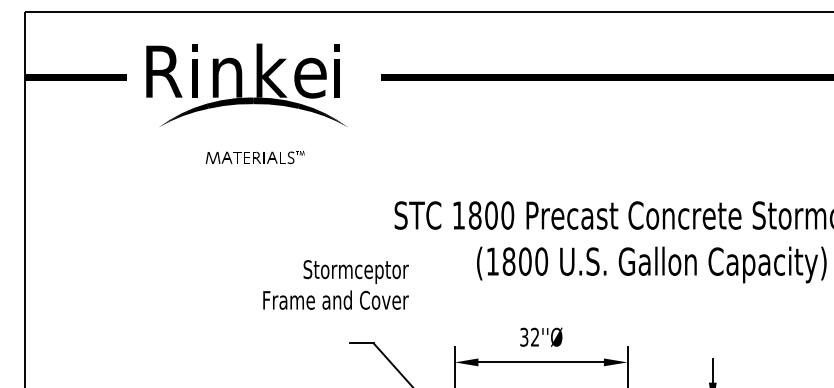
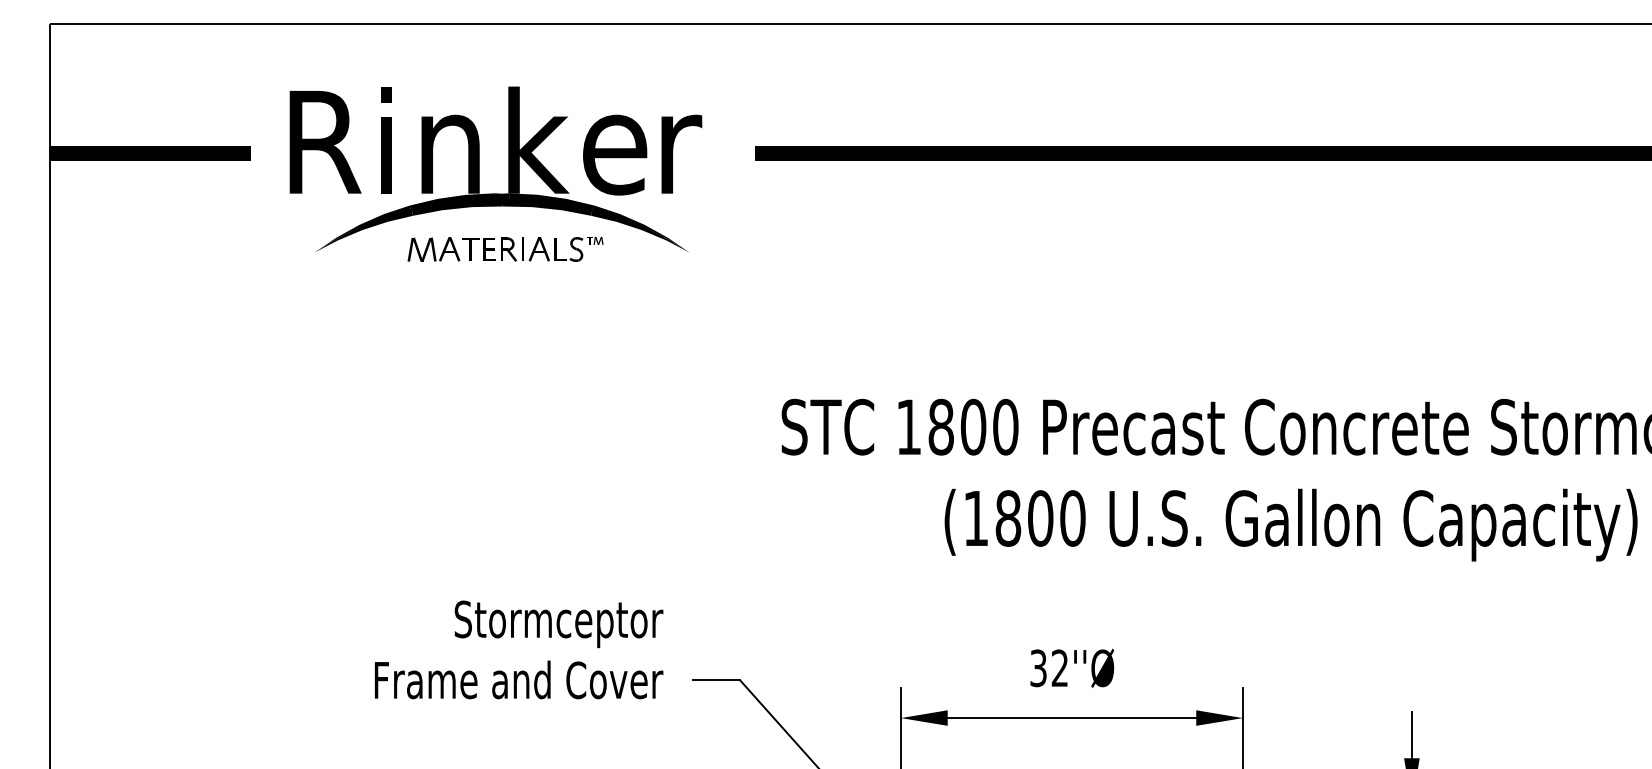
text: (344, 70) -> (682, 139), i -> r
part: (254, 157) -> (504, 248), moved
text: (335, 284) -> (517, 648), moved

